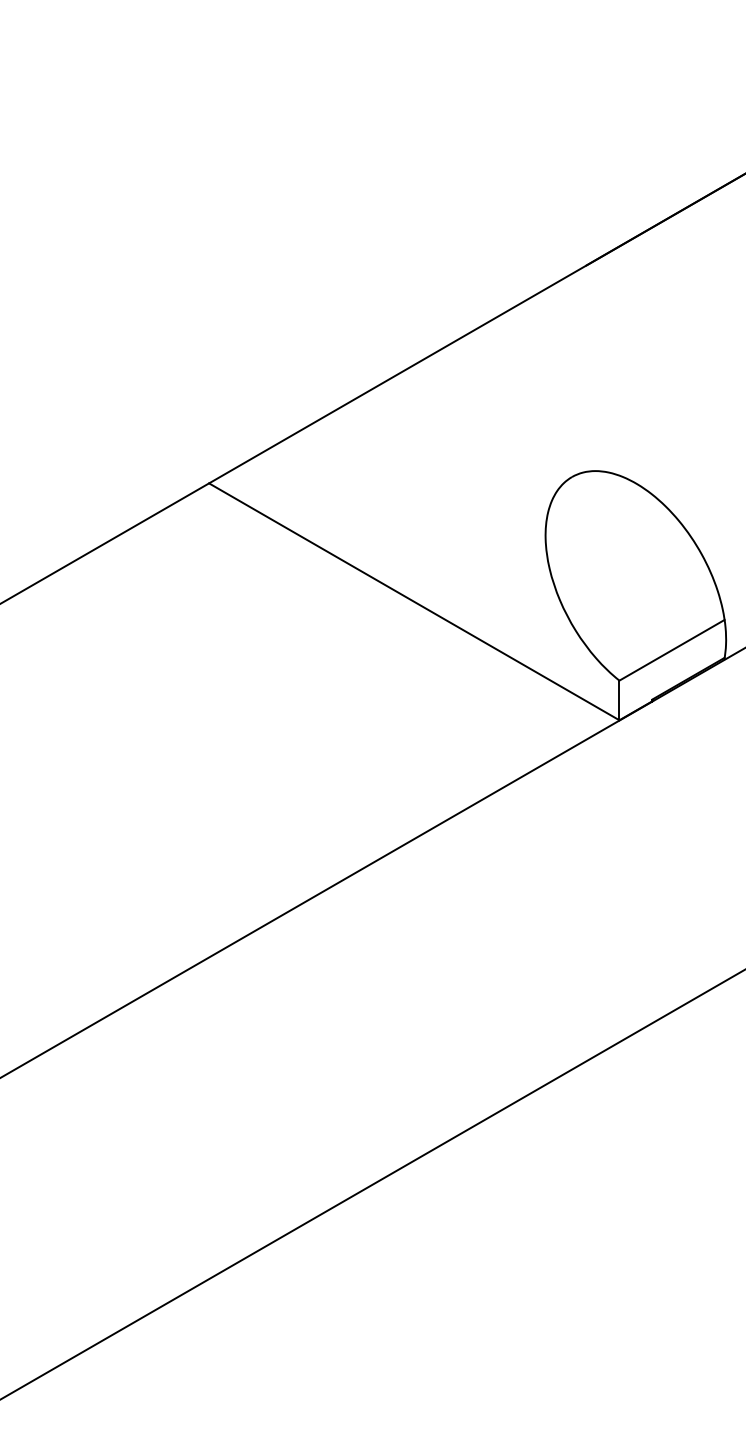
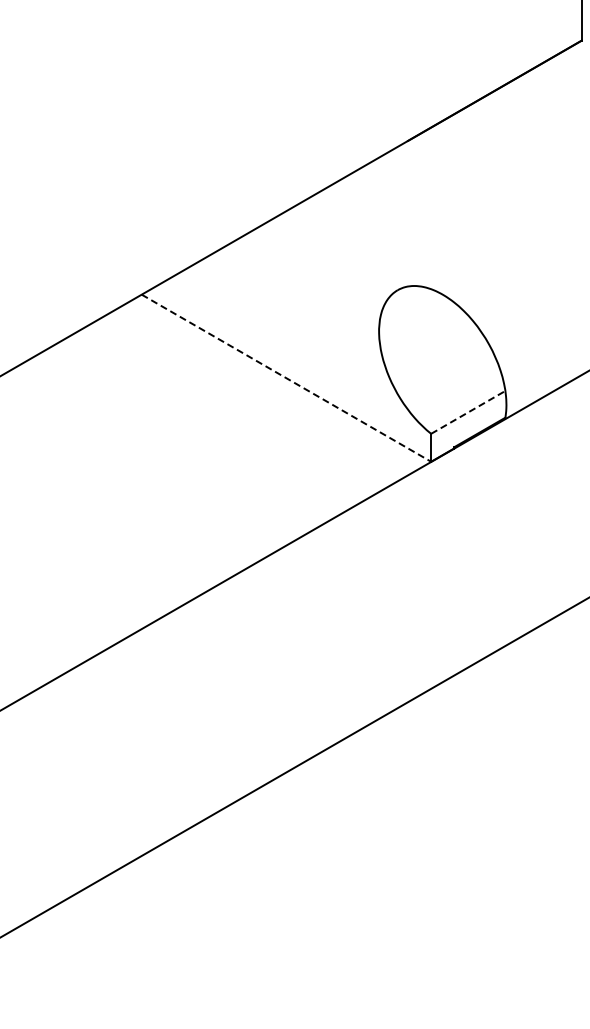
line: (414, 602) -> (286, 378), solid -> dashed
line: (672, 650) -> (468, 412), solid -> dashed

